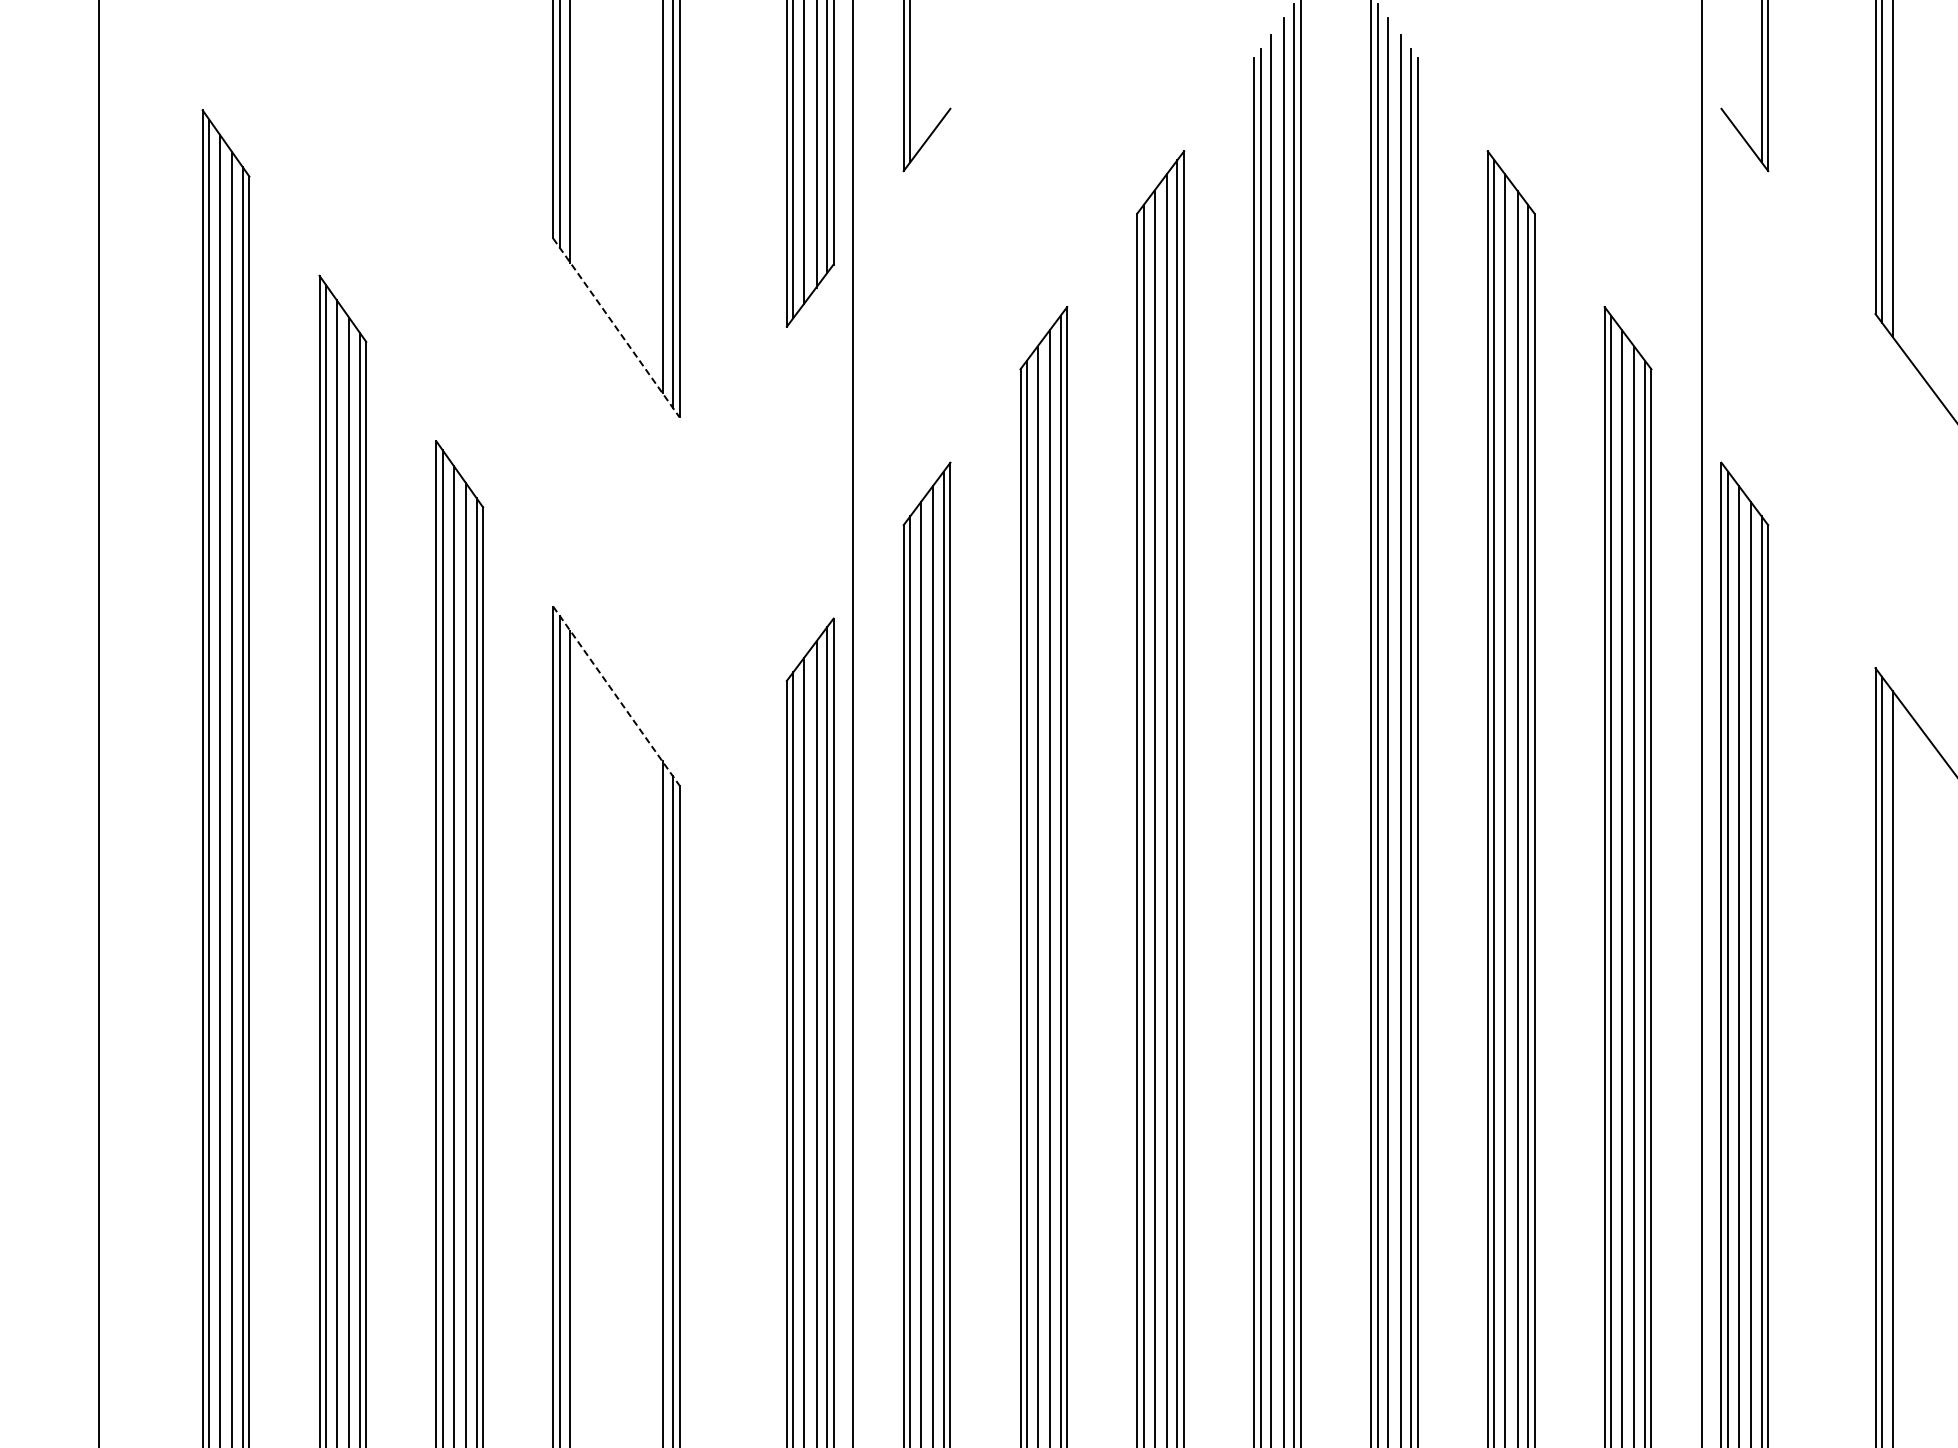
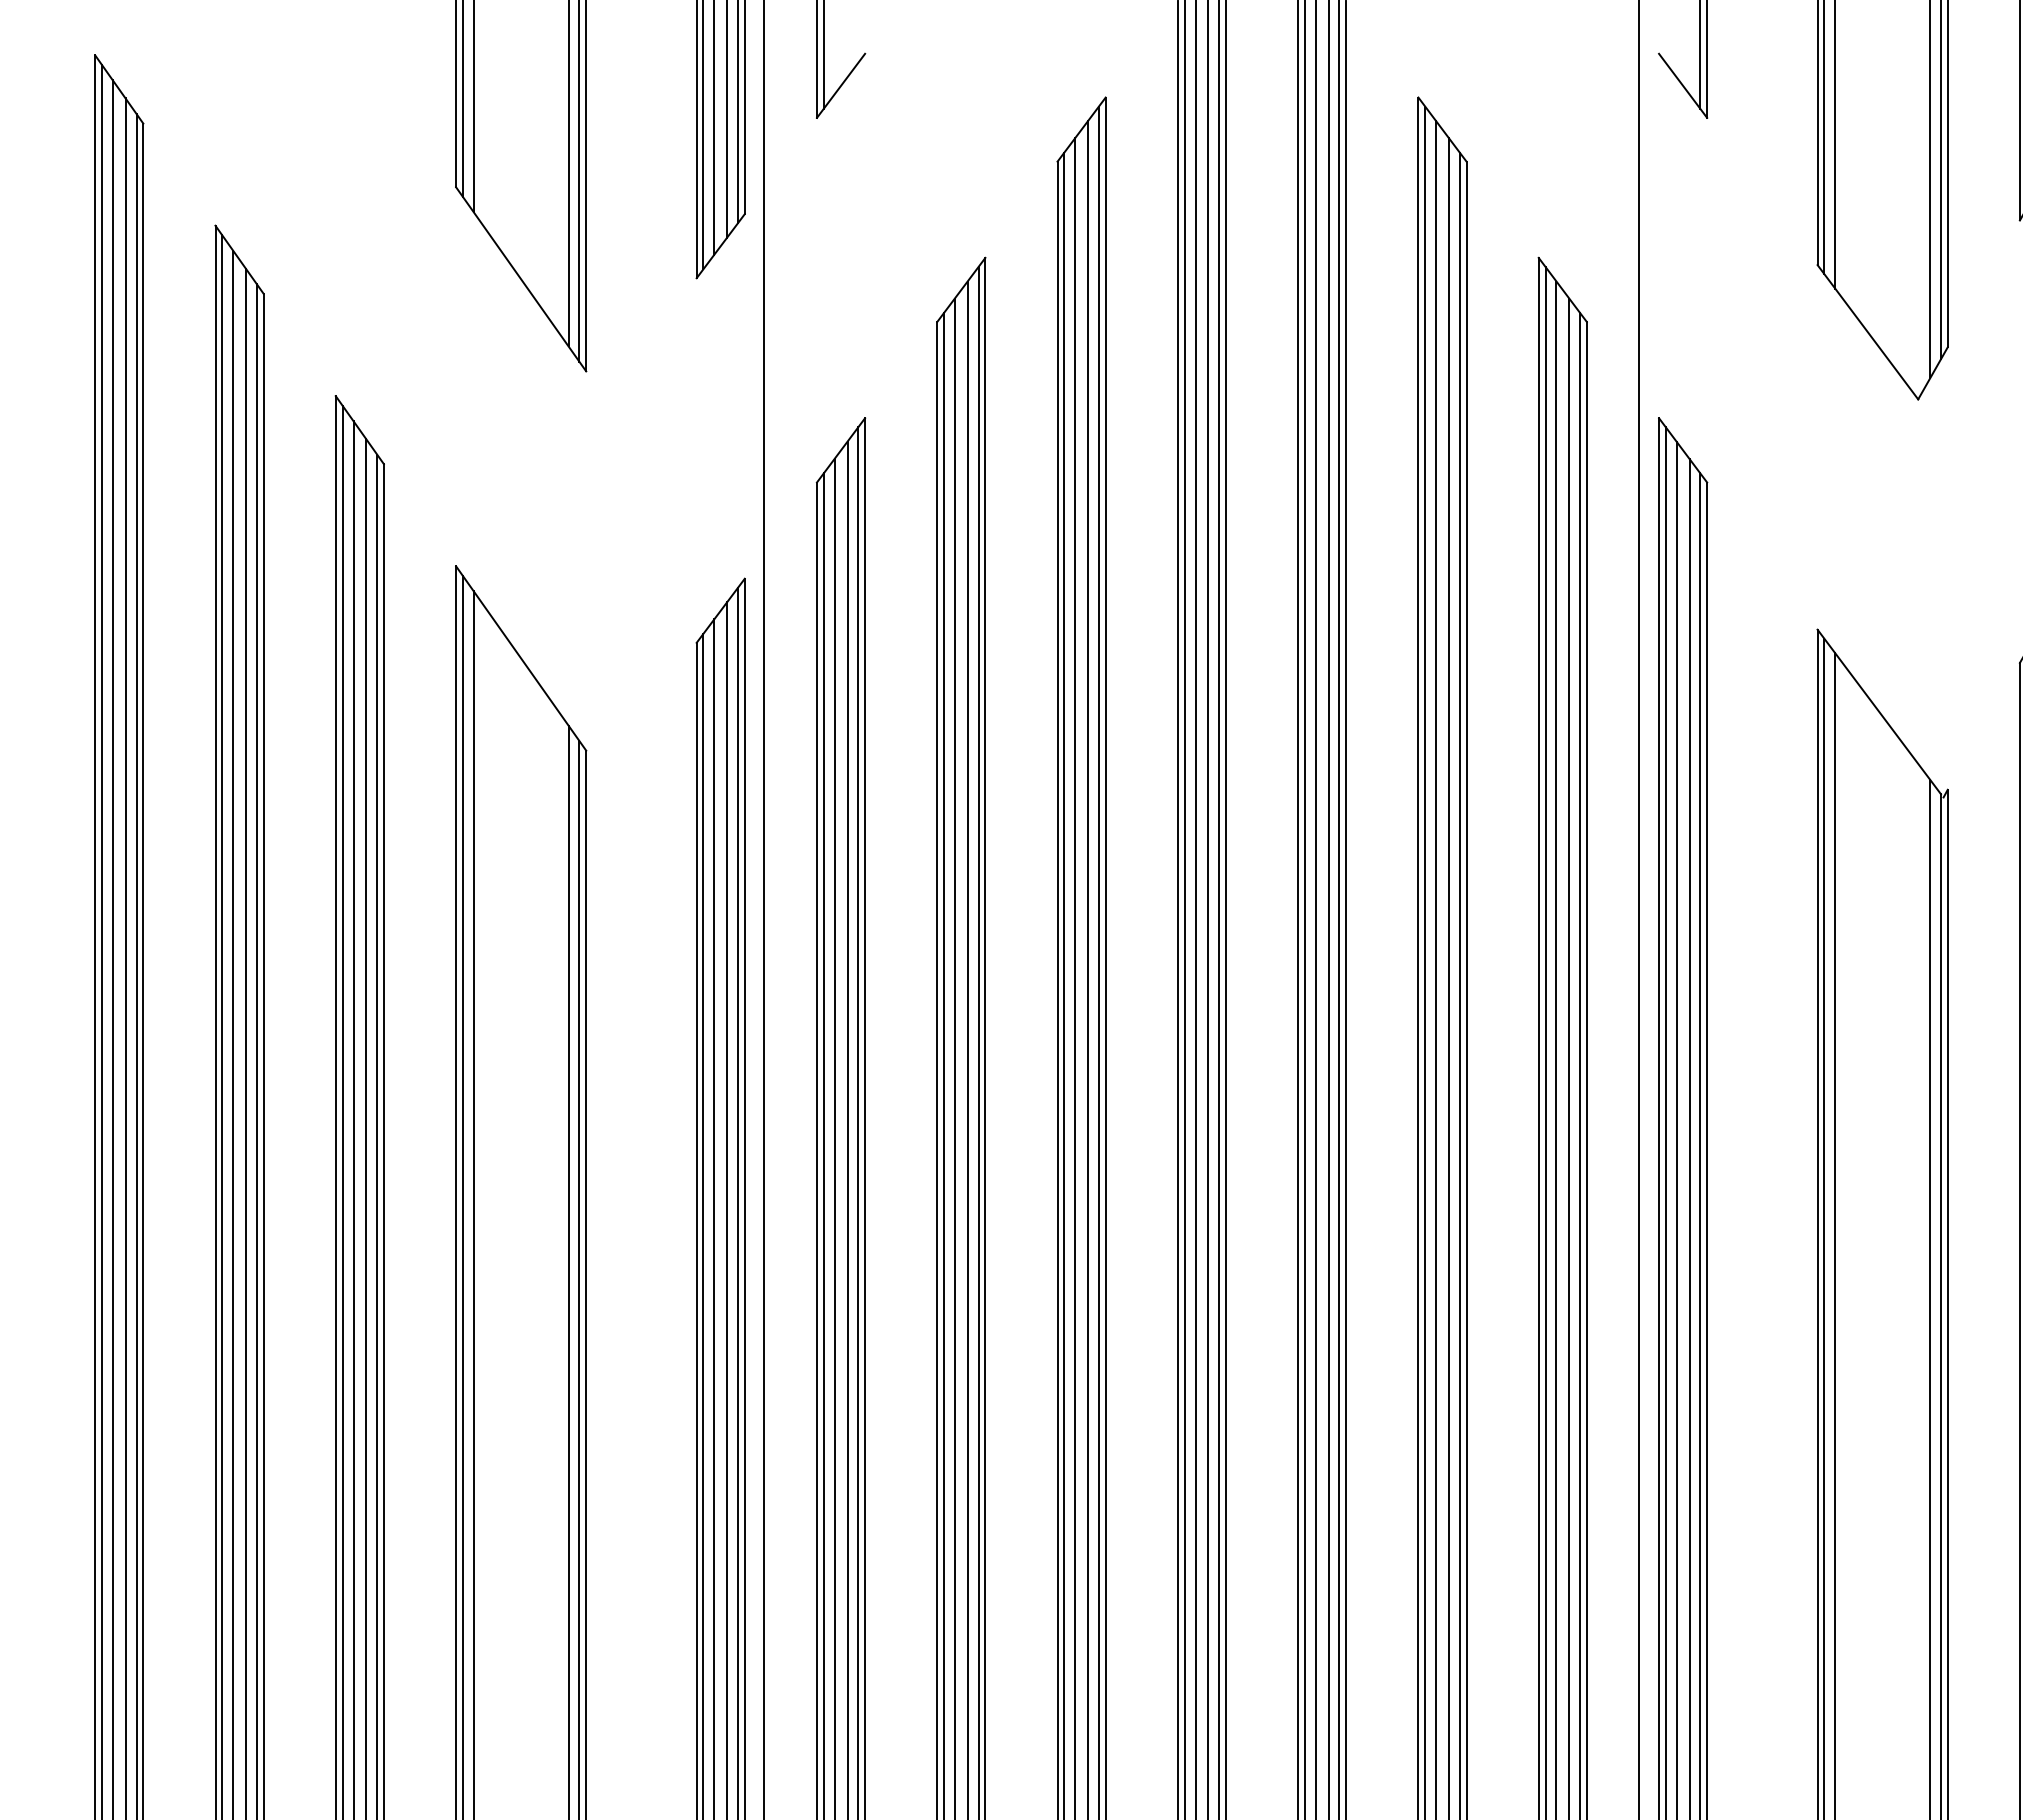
line: (616, 328) -> (521, 279), dashed -> solid
line: (616, 696) -> (521, 658), dashed -> solid

